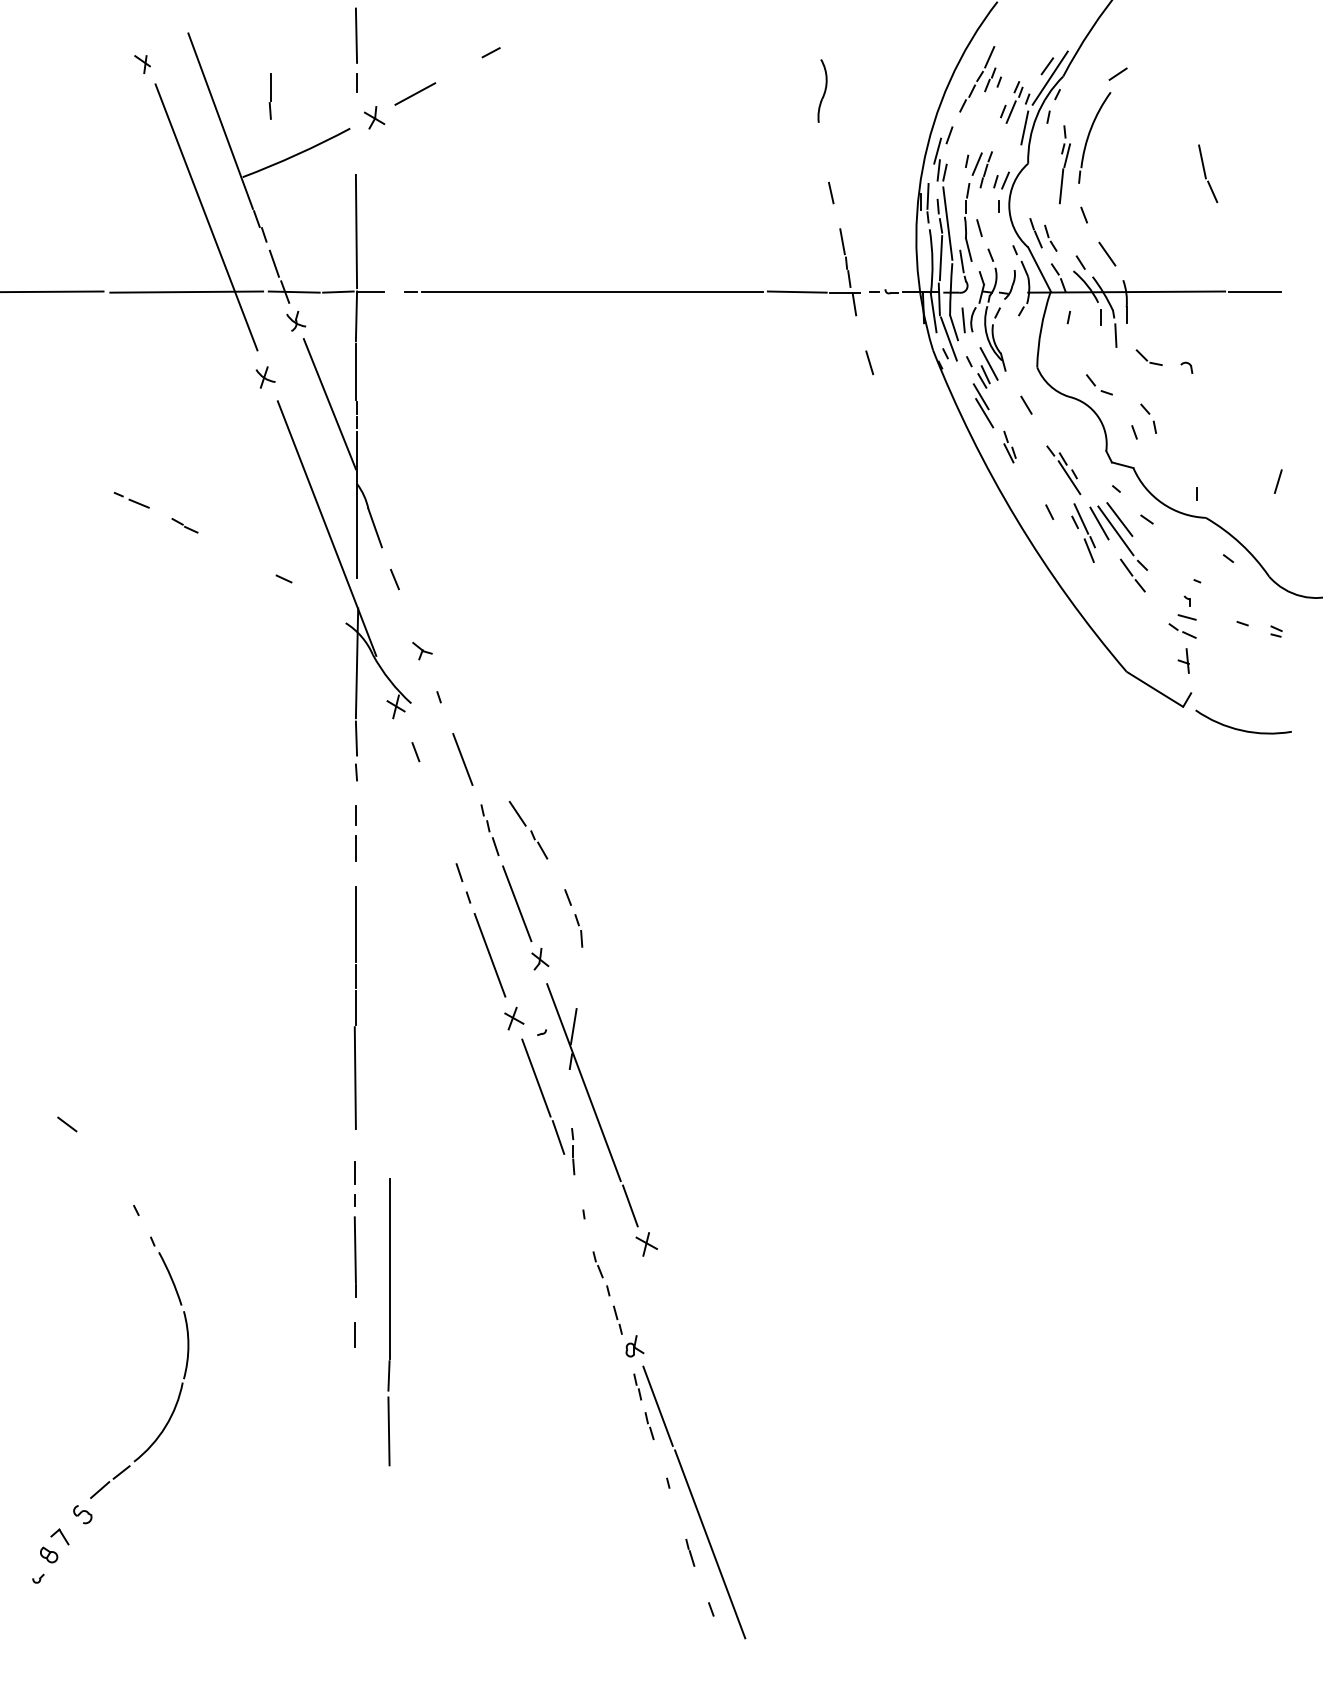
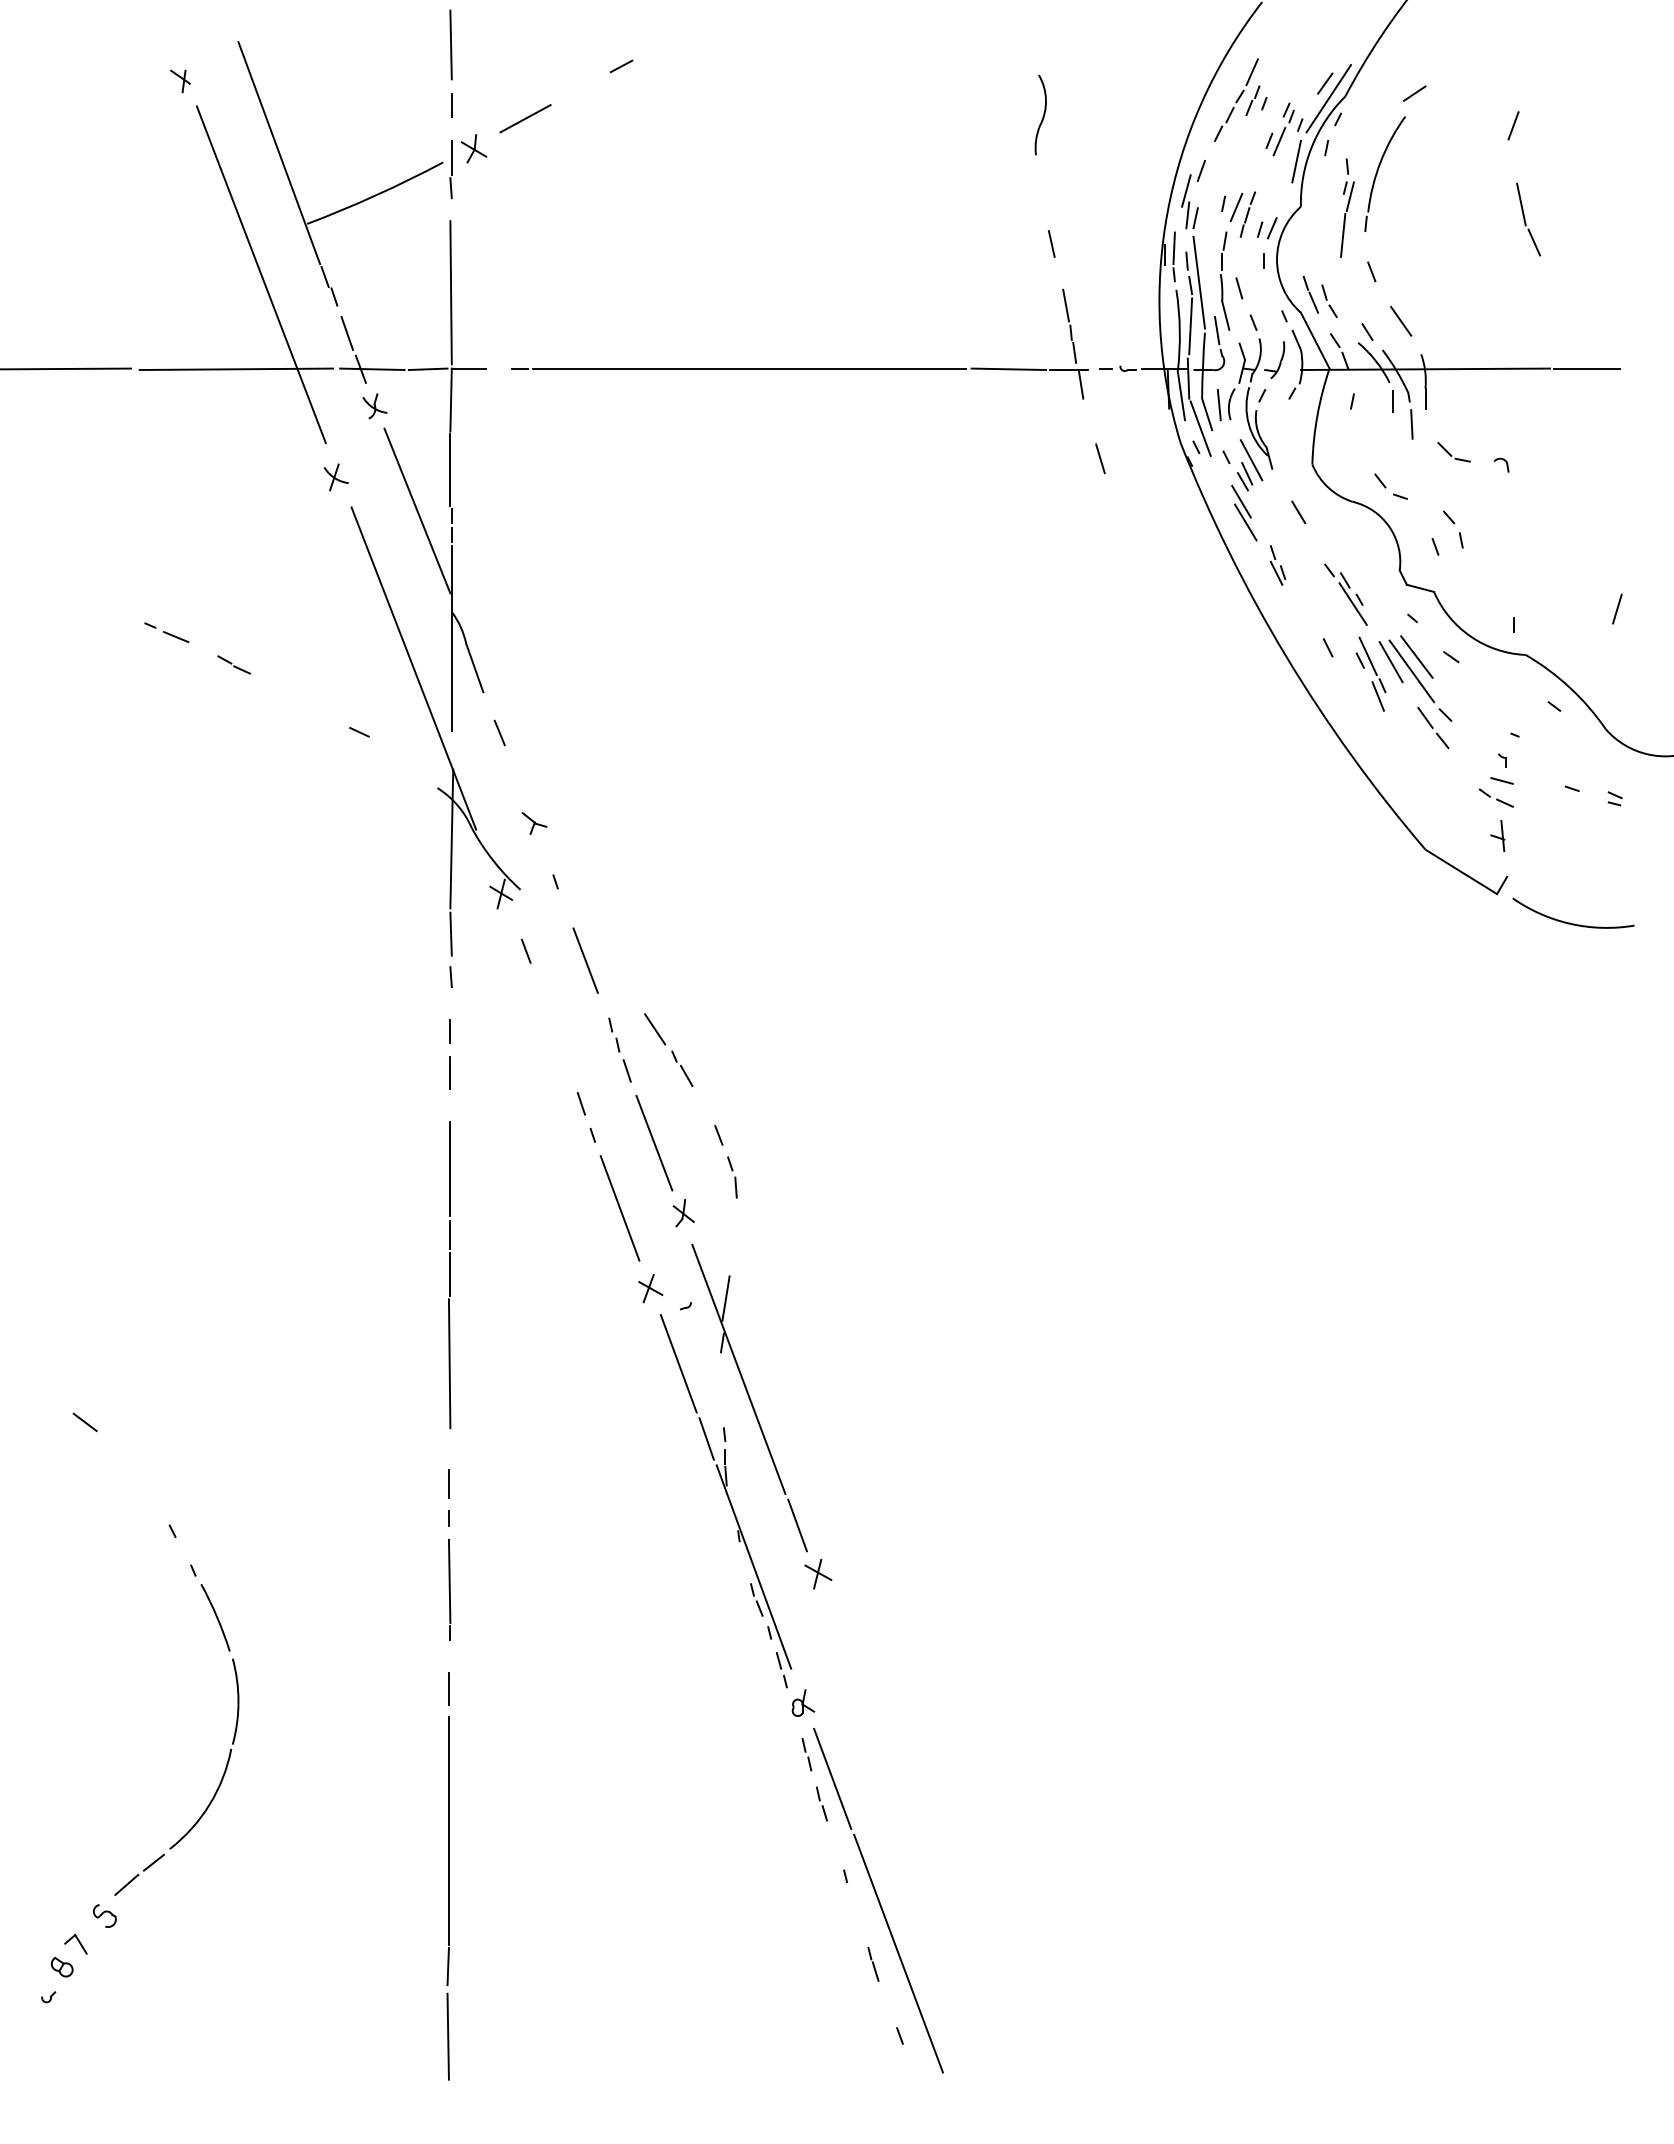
part: (269, 96) -> (450, 169), moved
line: (1196, 99) -> (1513, 125), added
line: (595, 1238) -> (753, 1566), added
part: (388, 1322) -> (447, 1898), moved

